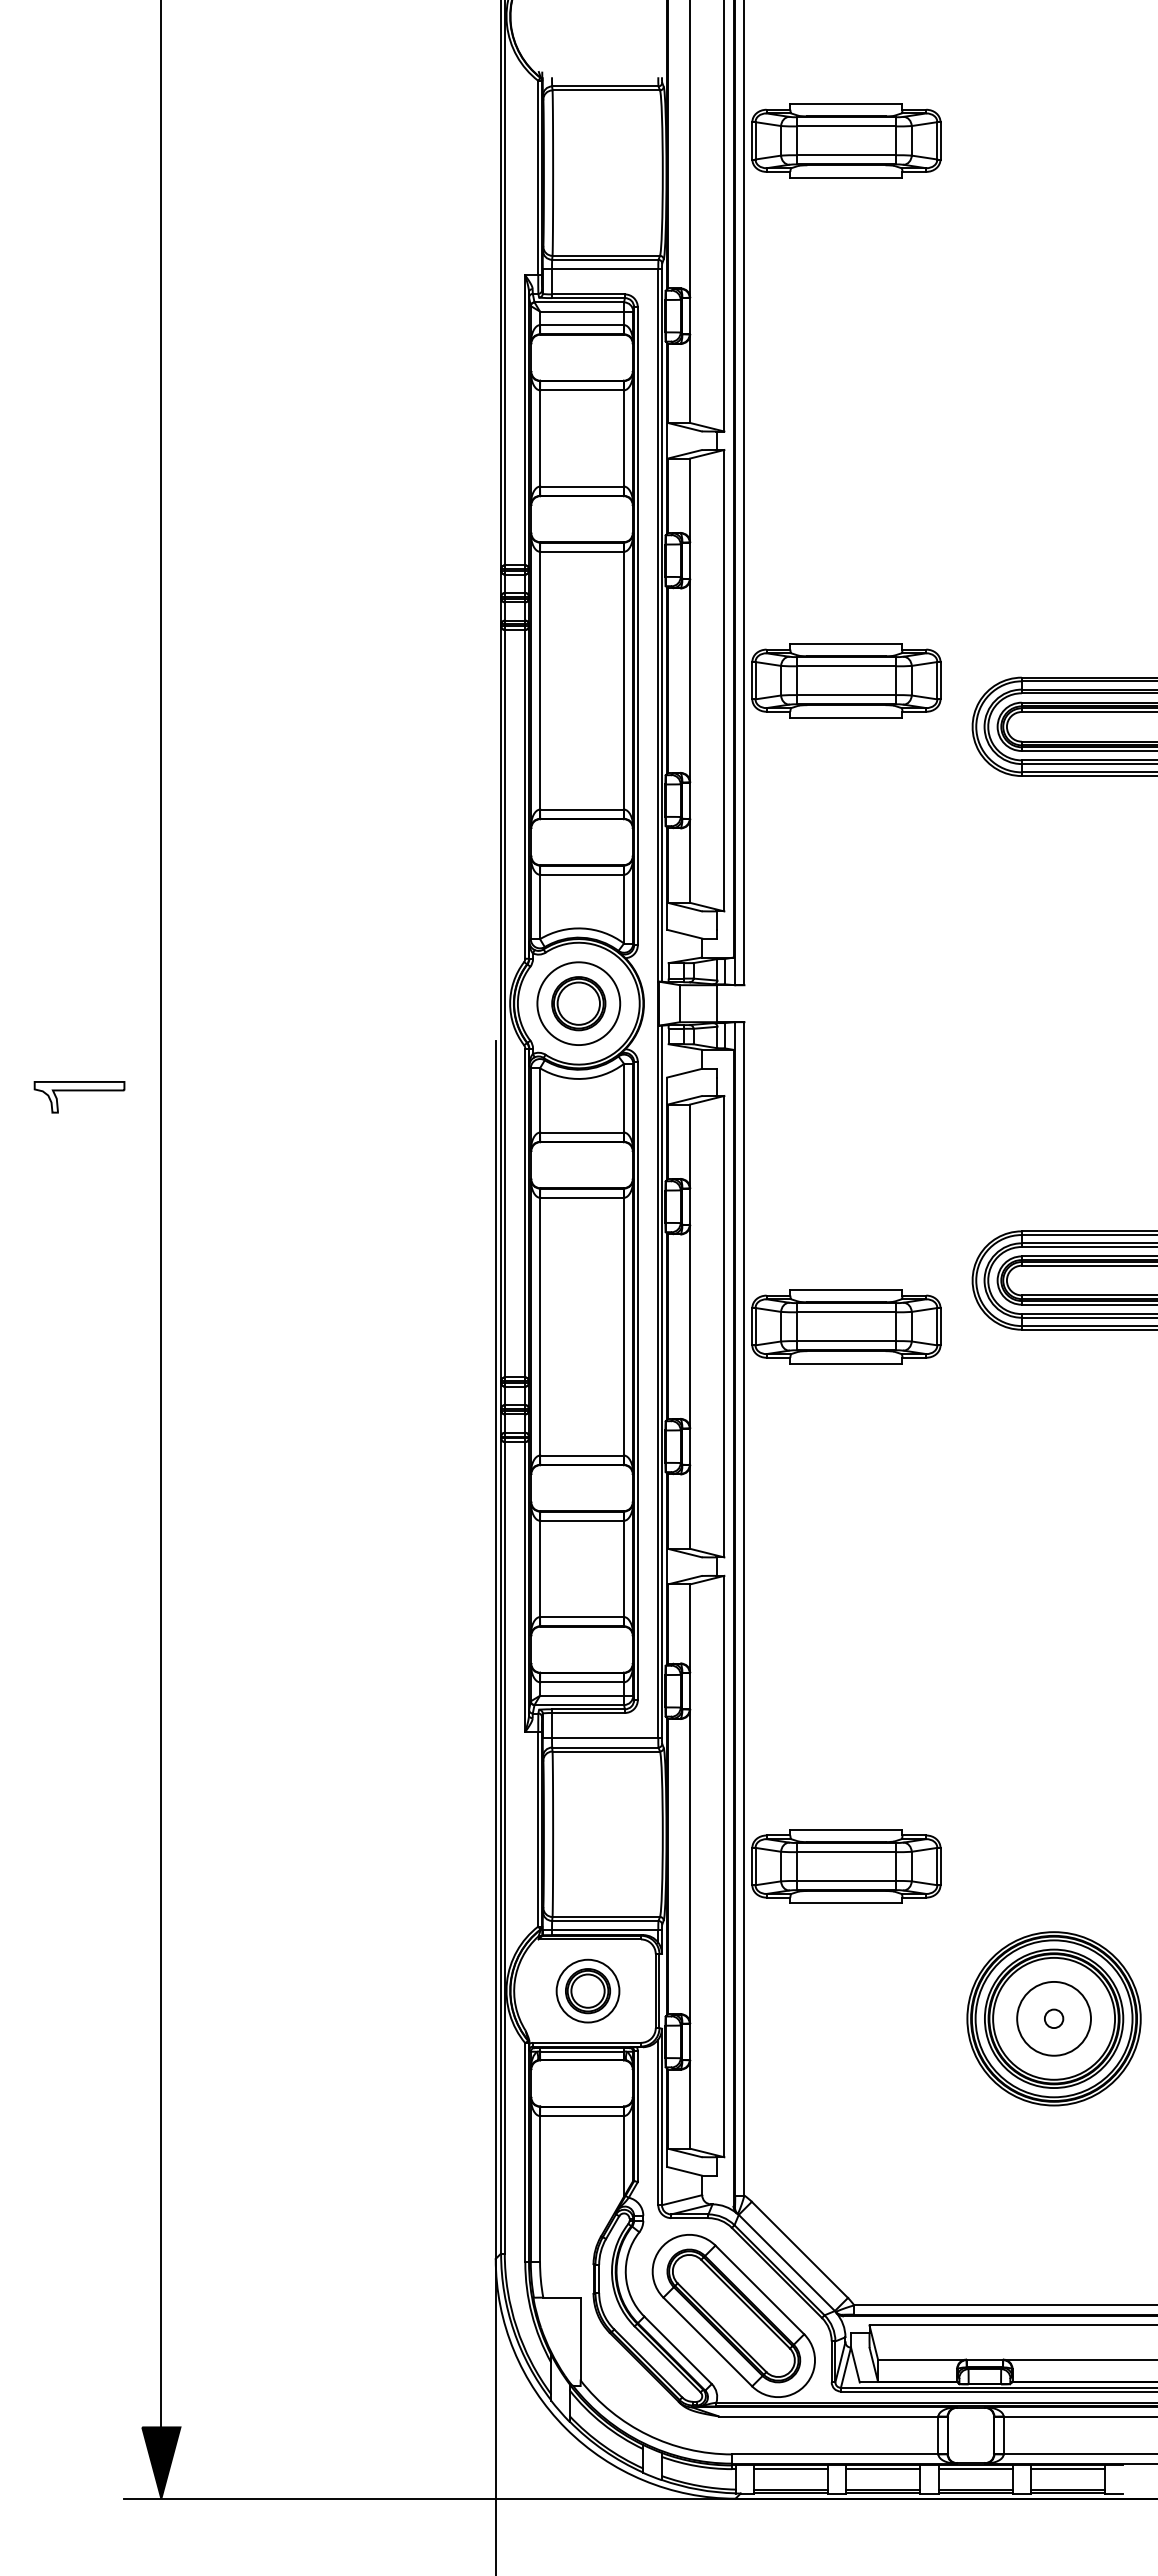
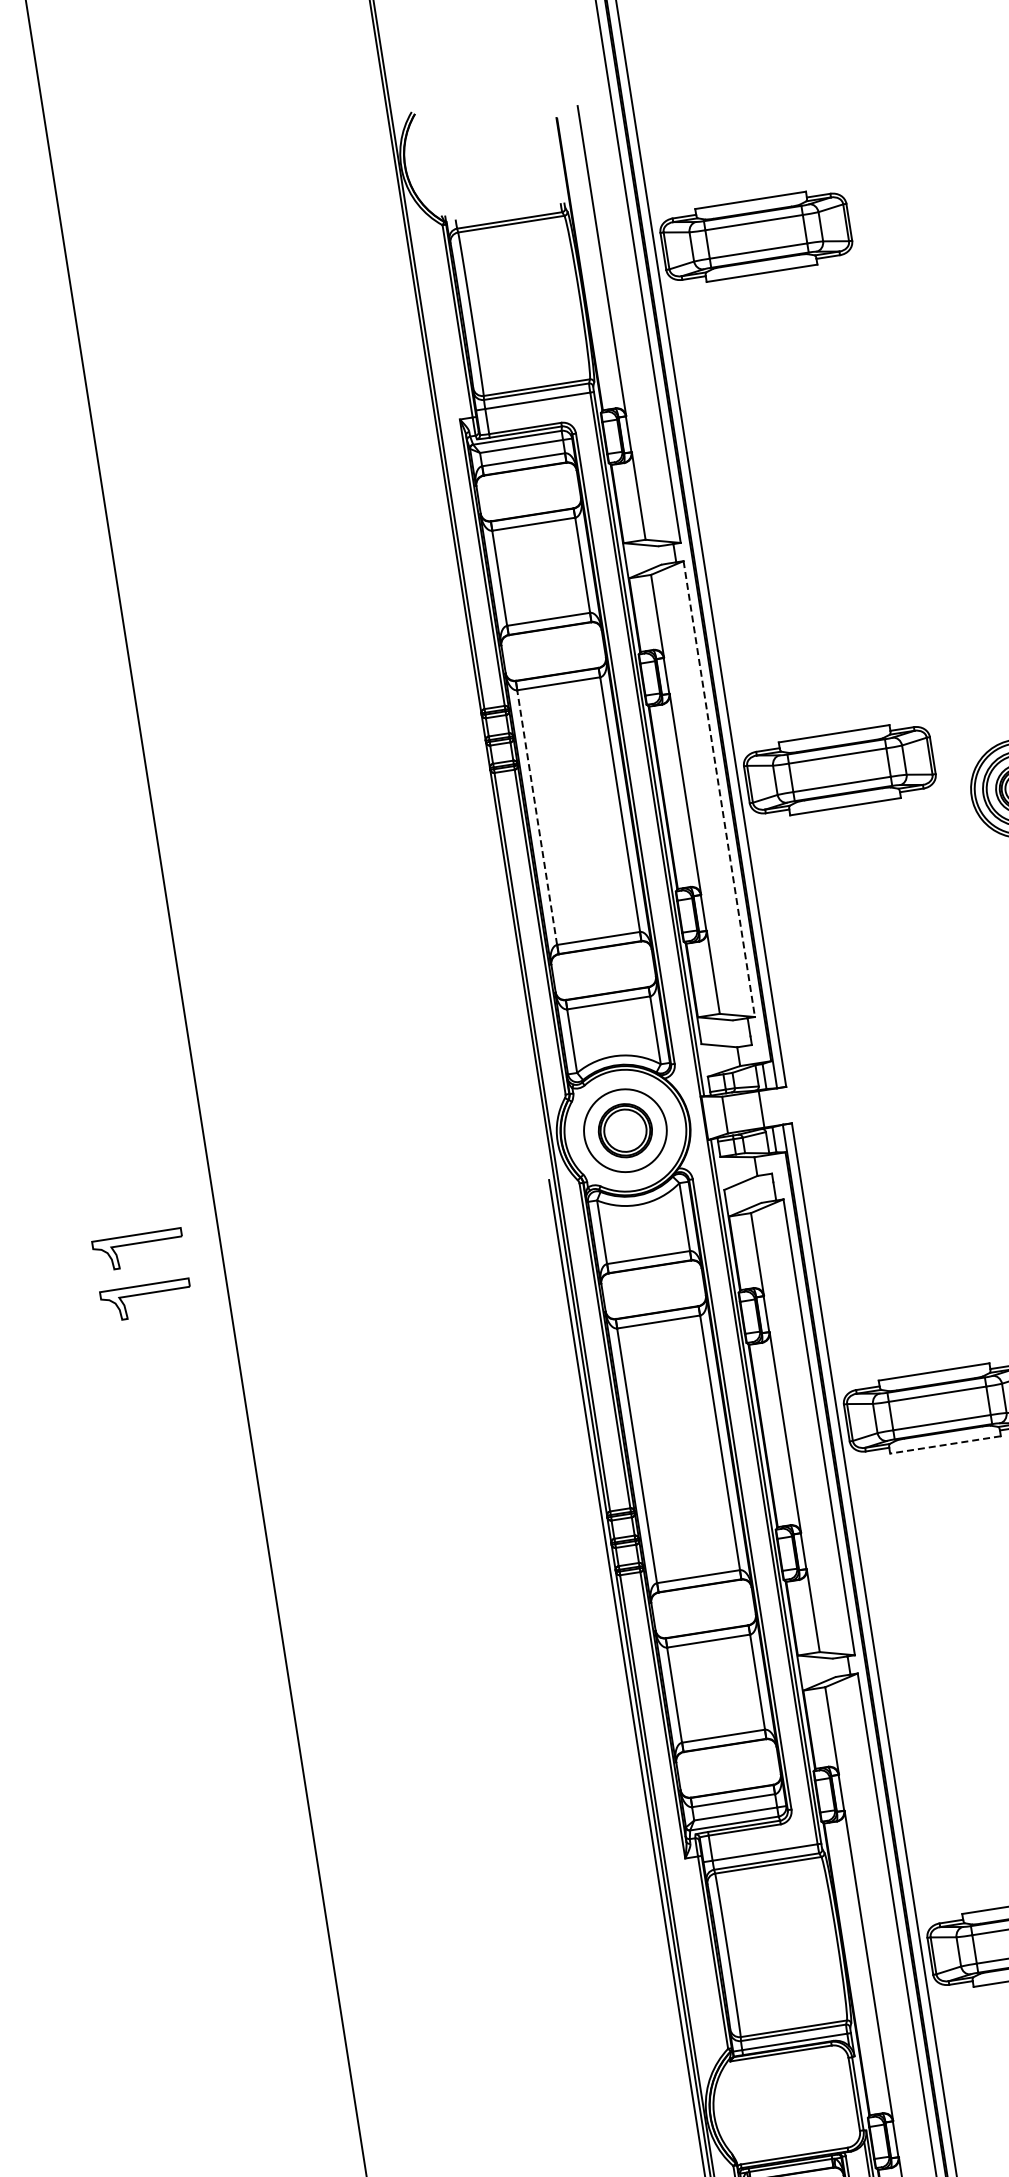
line: (540, 680) -> (537, 817), solid -> dashed
line: (724, 680) -> (719, 788), solid -> dashed
part: (79, 1046) -> (138, 1250), added
line: (845, 1363) -> (944, 1444), solid -> dashed
part: (587, 1990) -> (786, 2104), removed

